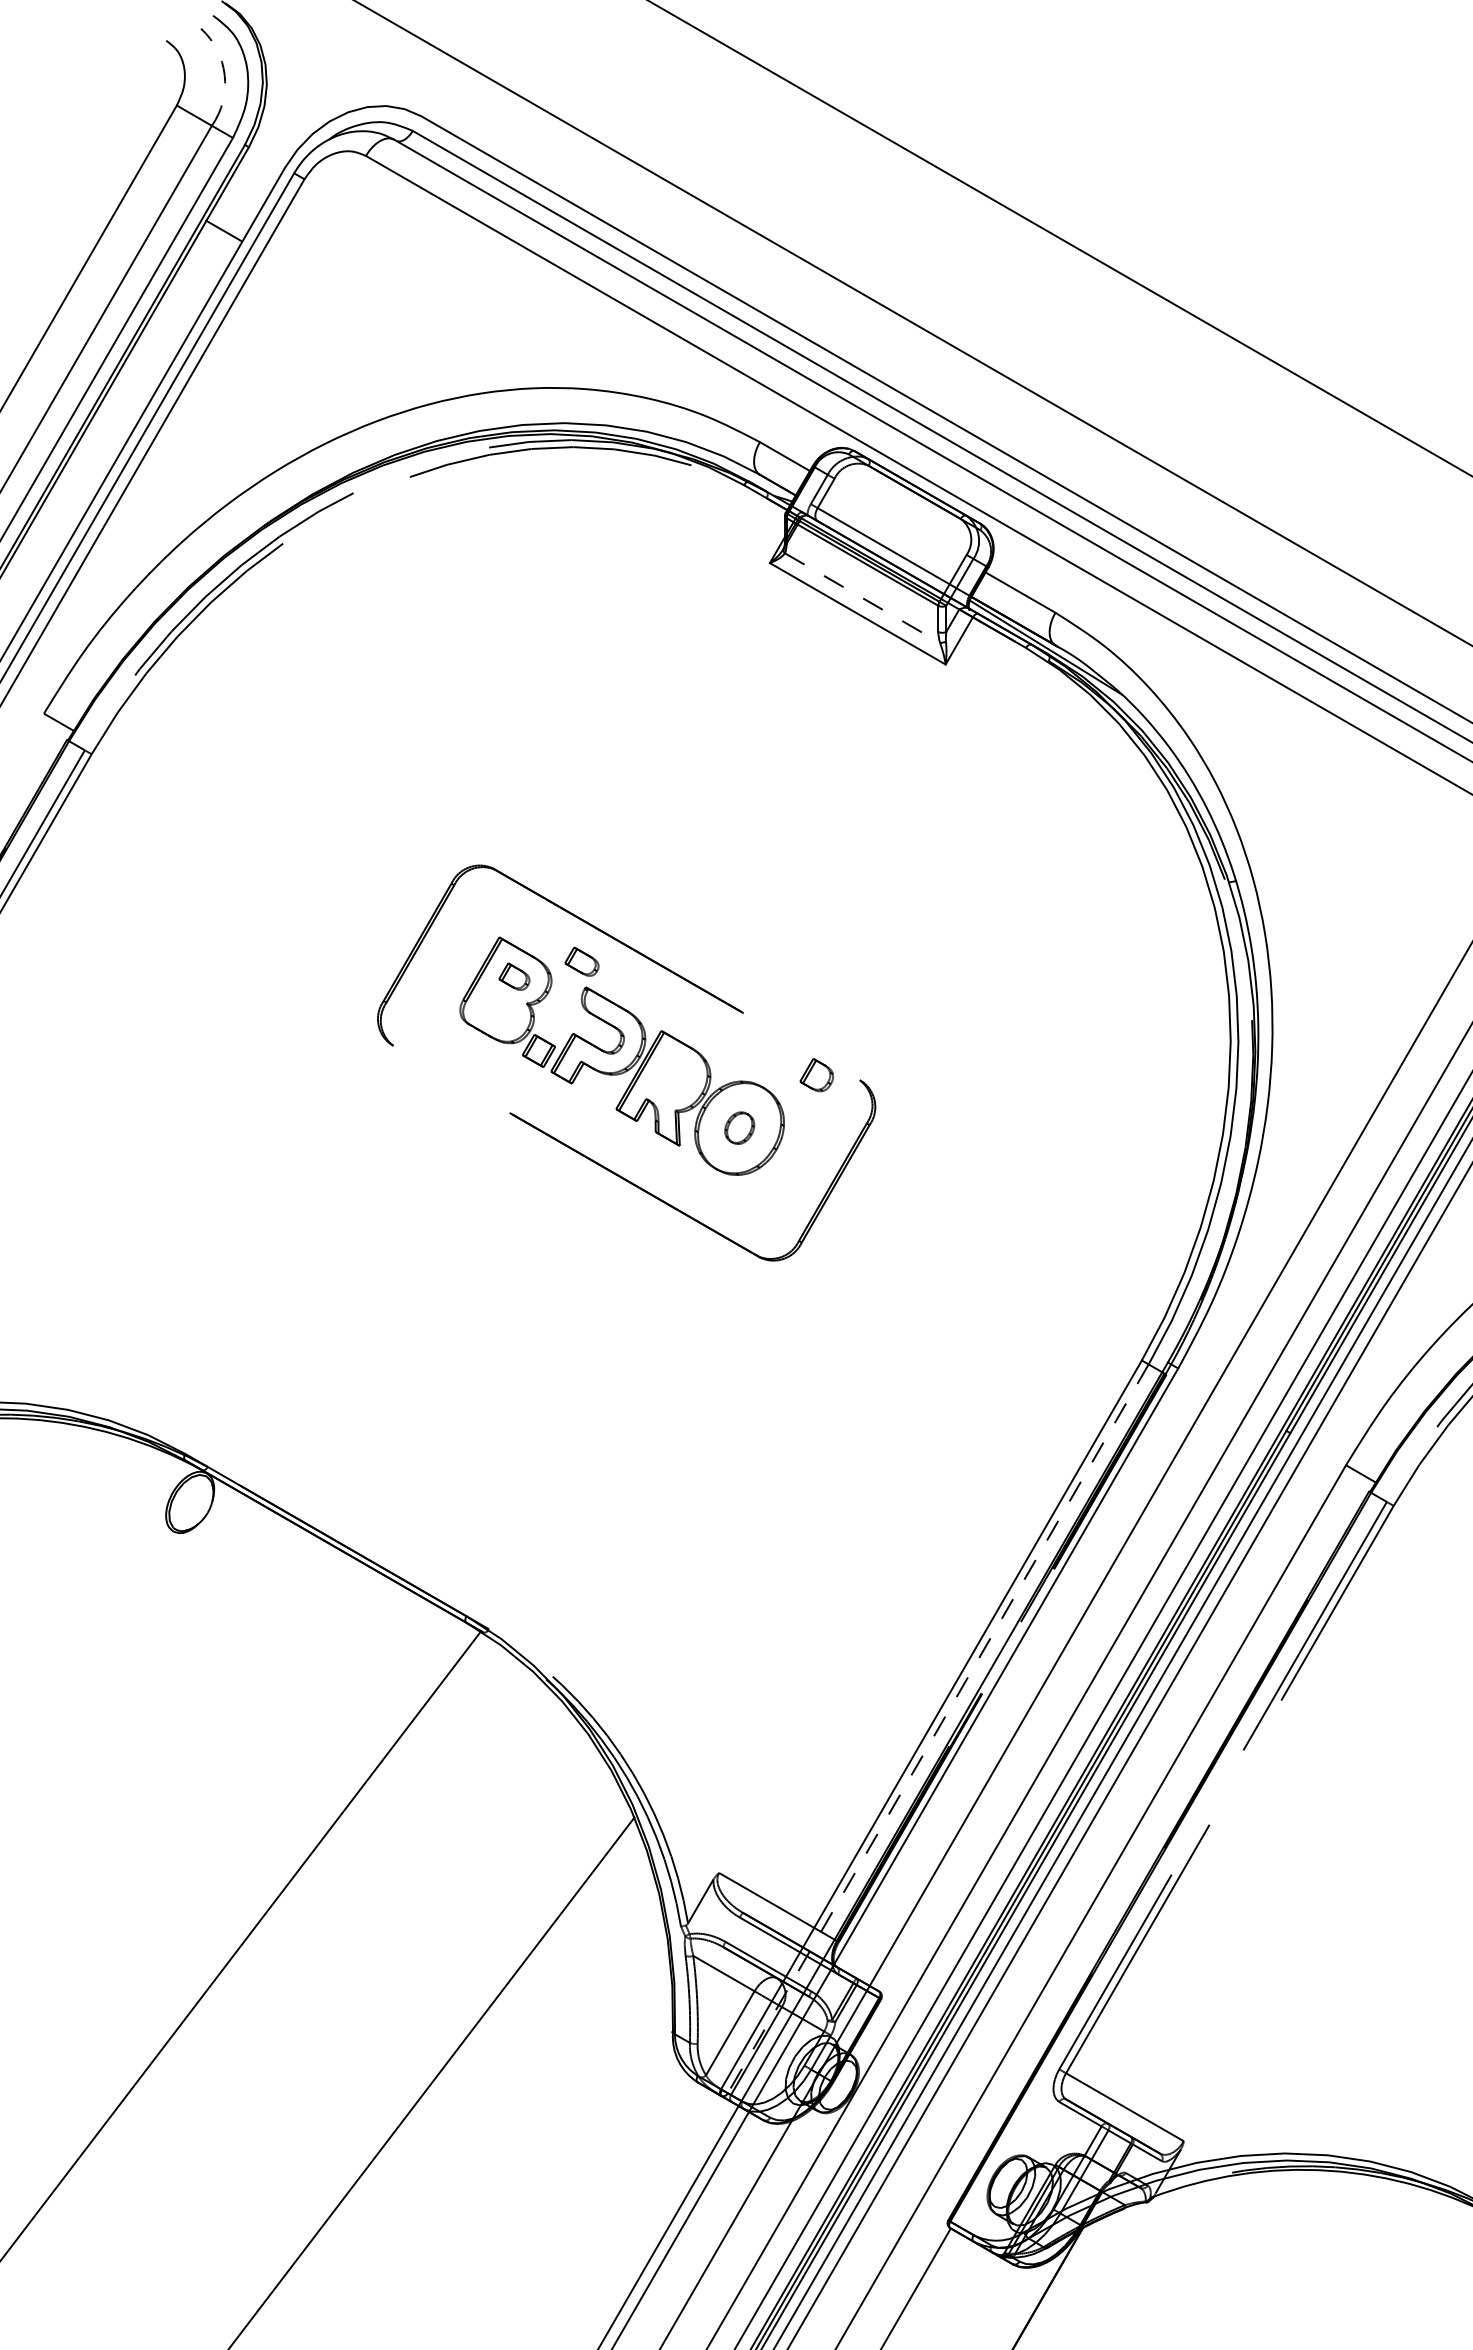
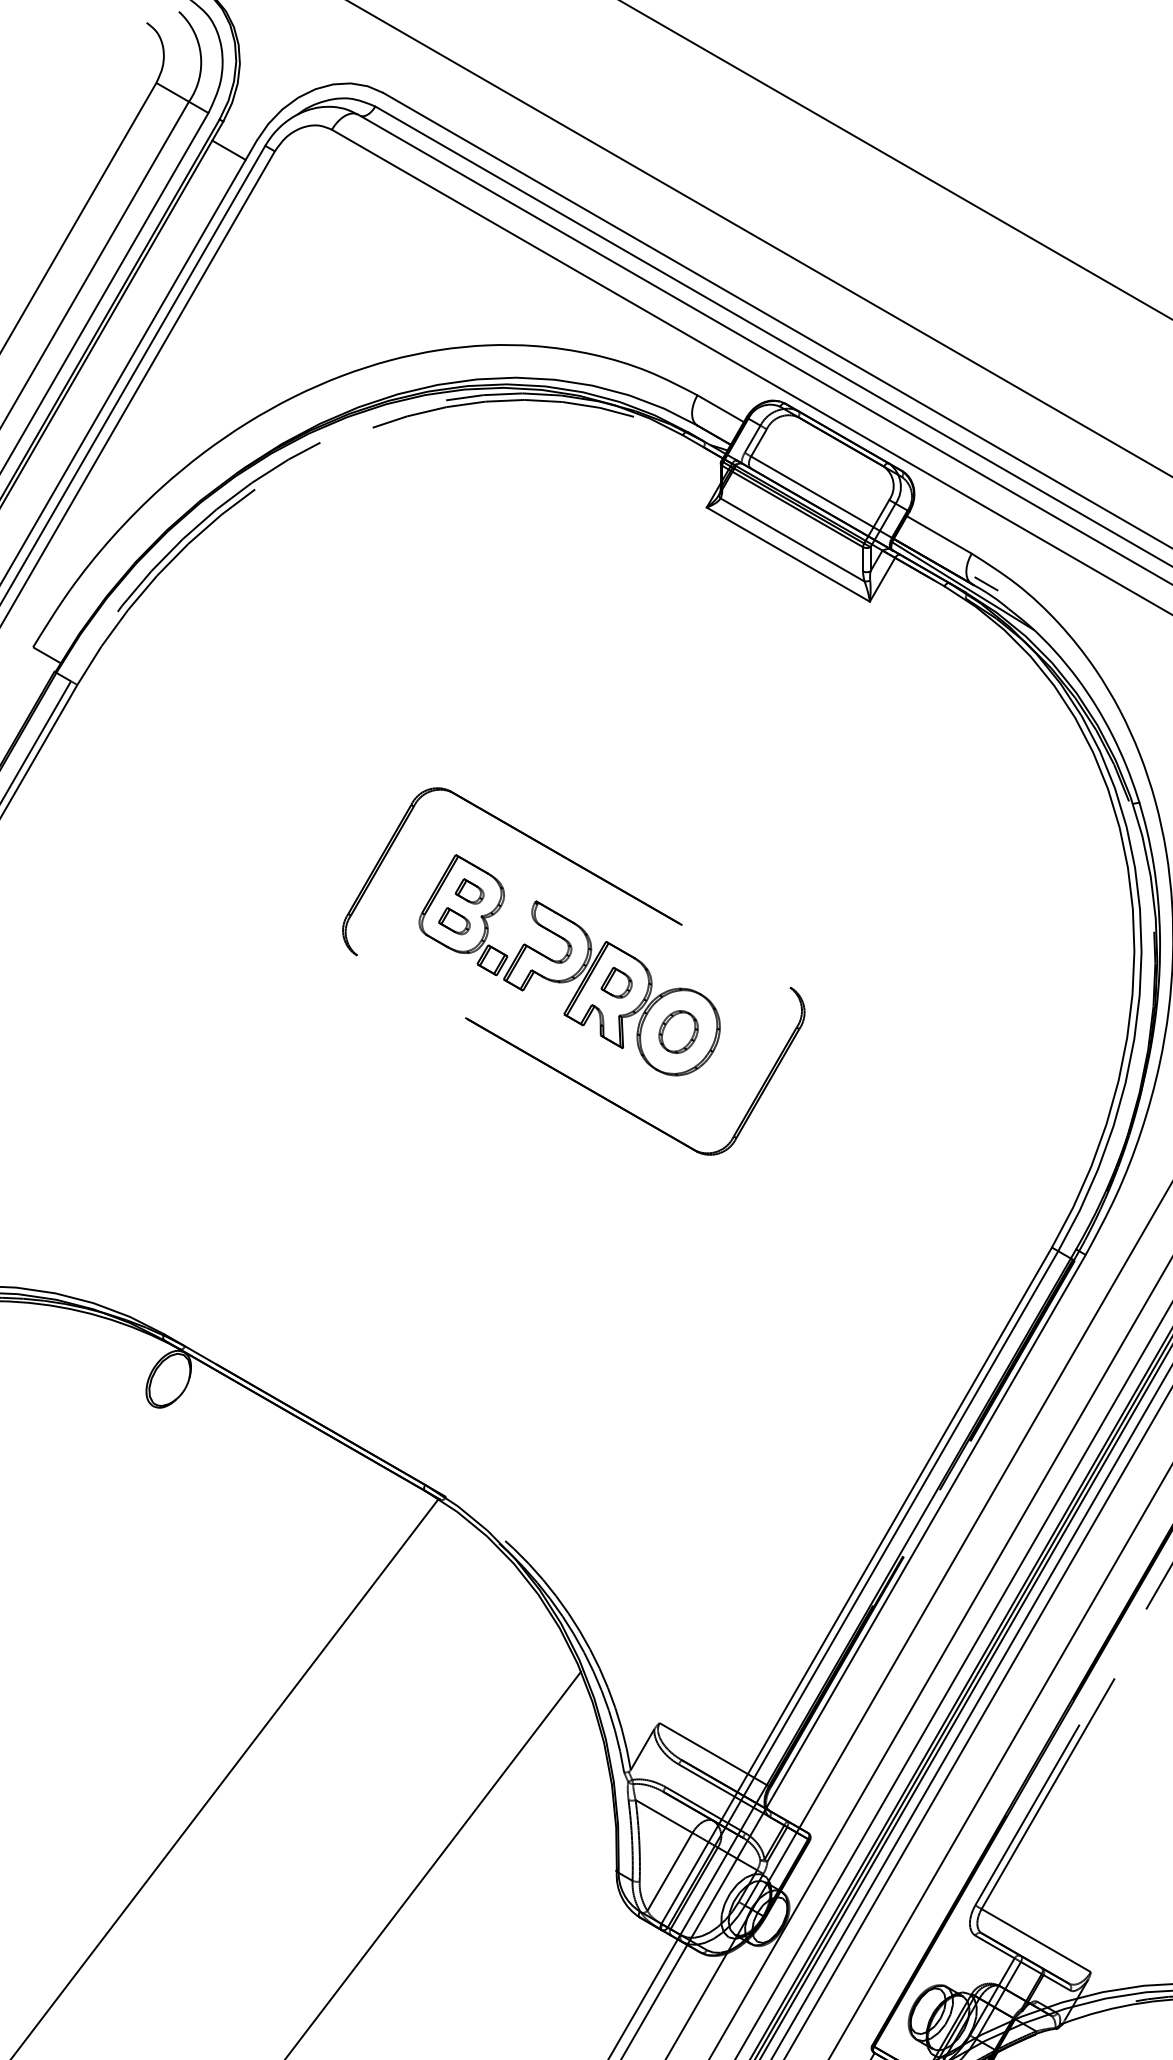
arc: (224, 75) -> (200, 55), dashed -> solid
line: (224, 230) -> (229, 149), moved
line: (862, 598) -> (792, 540), dashed -> solid
line: (1071, 645) -> (986, 584), added
part: (581, 961) -> (453, 920), moved
part: (816, 1075) -> (616, 983), moved
part: (739, 1127) -> (678, 1031), size x1.43
line: (938, 1728) -> (863, 1589), dashed -> solid

